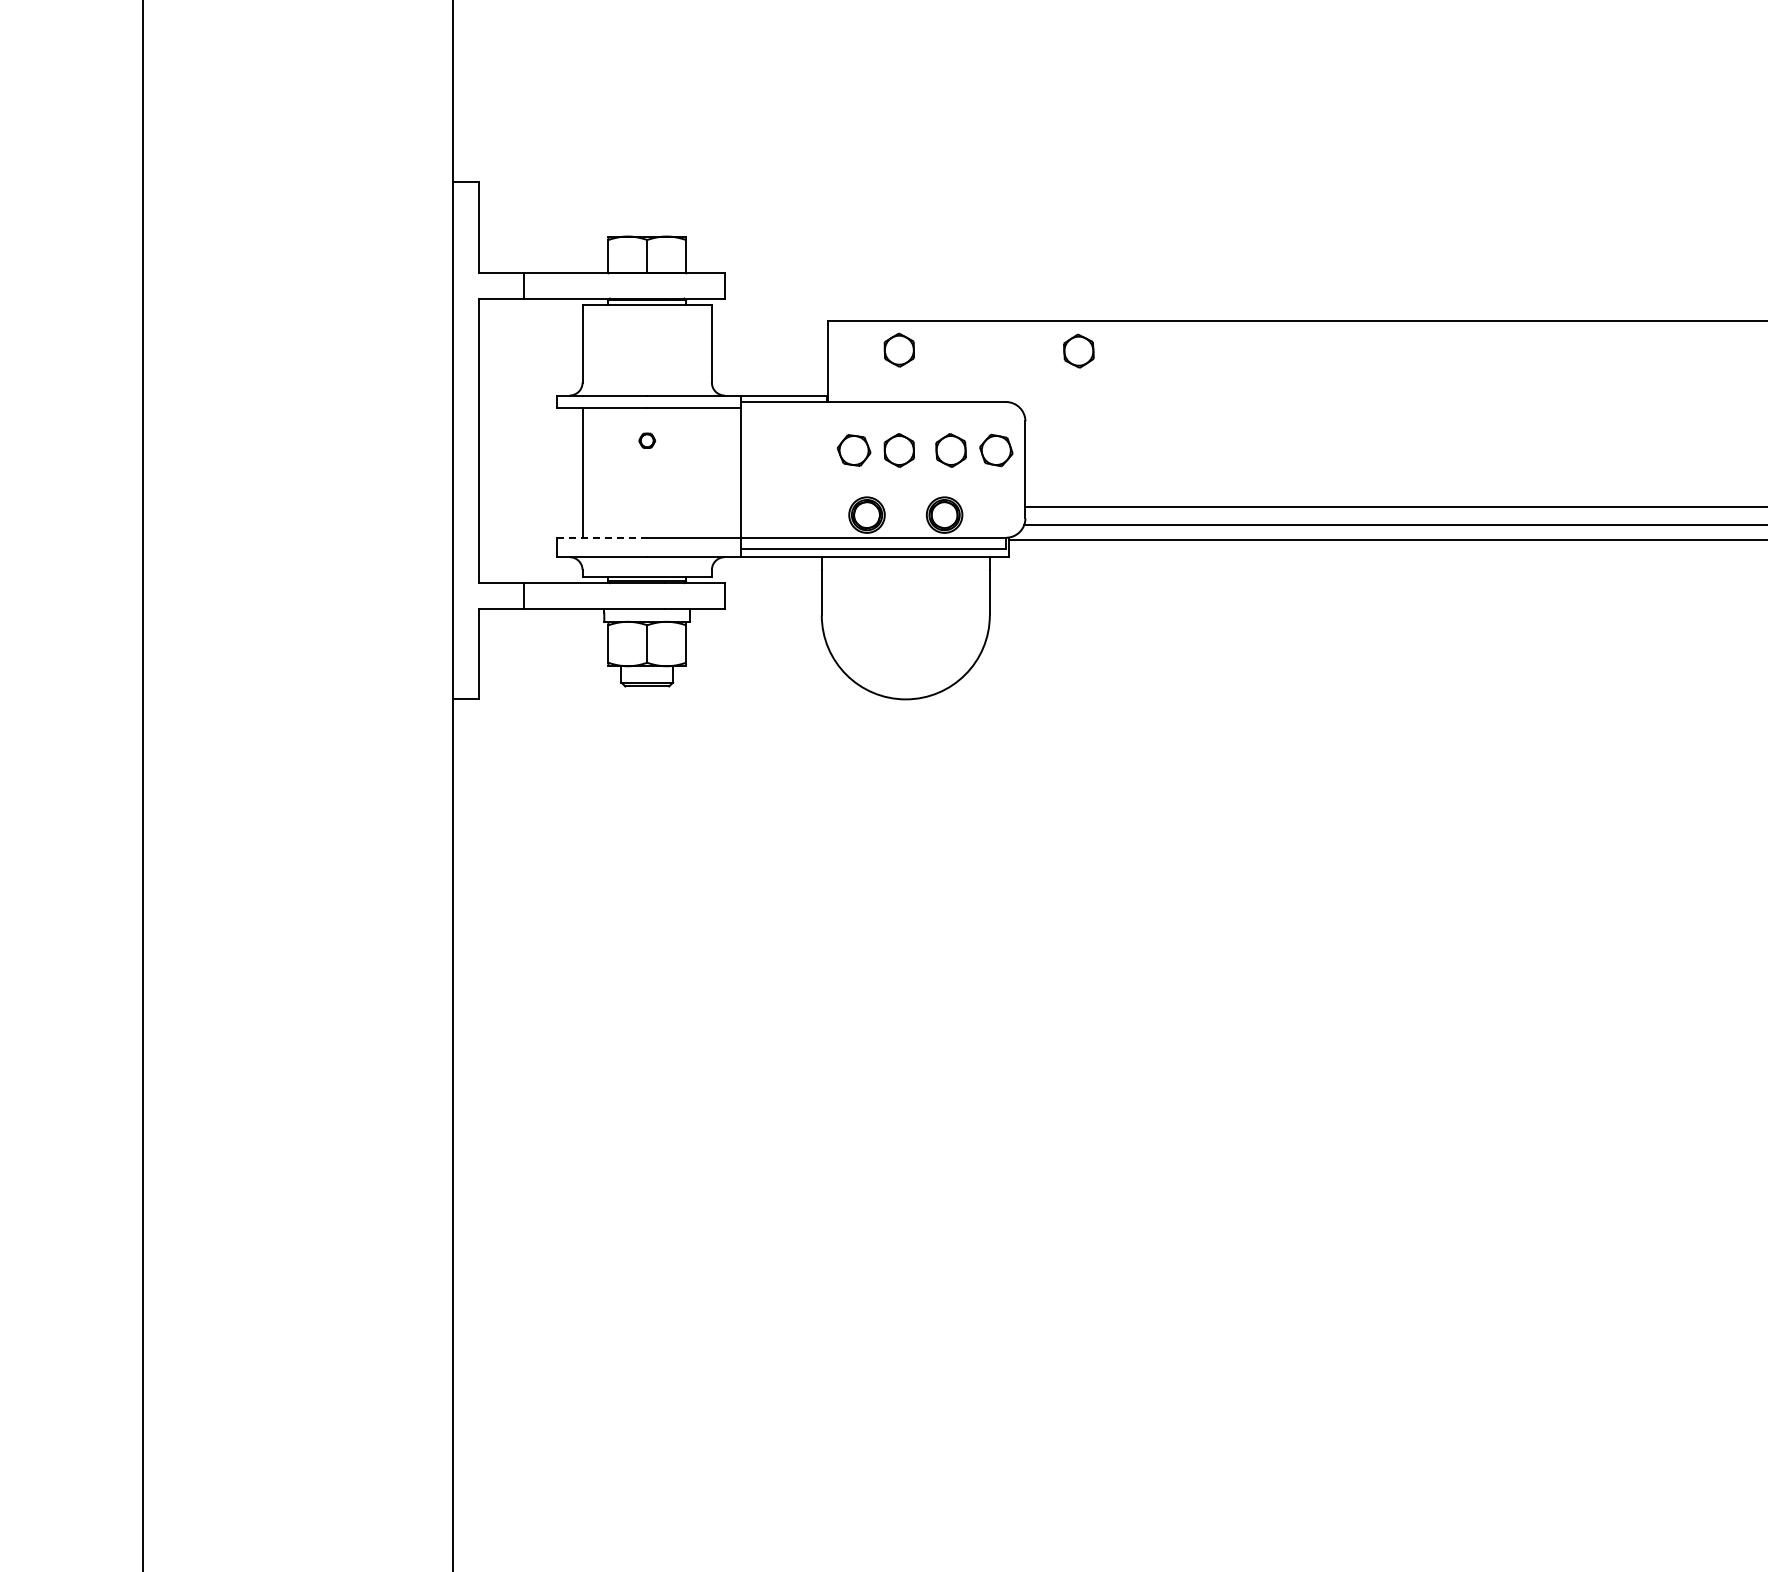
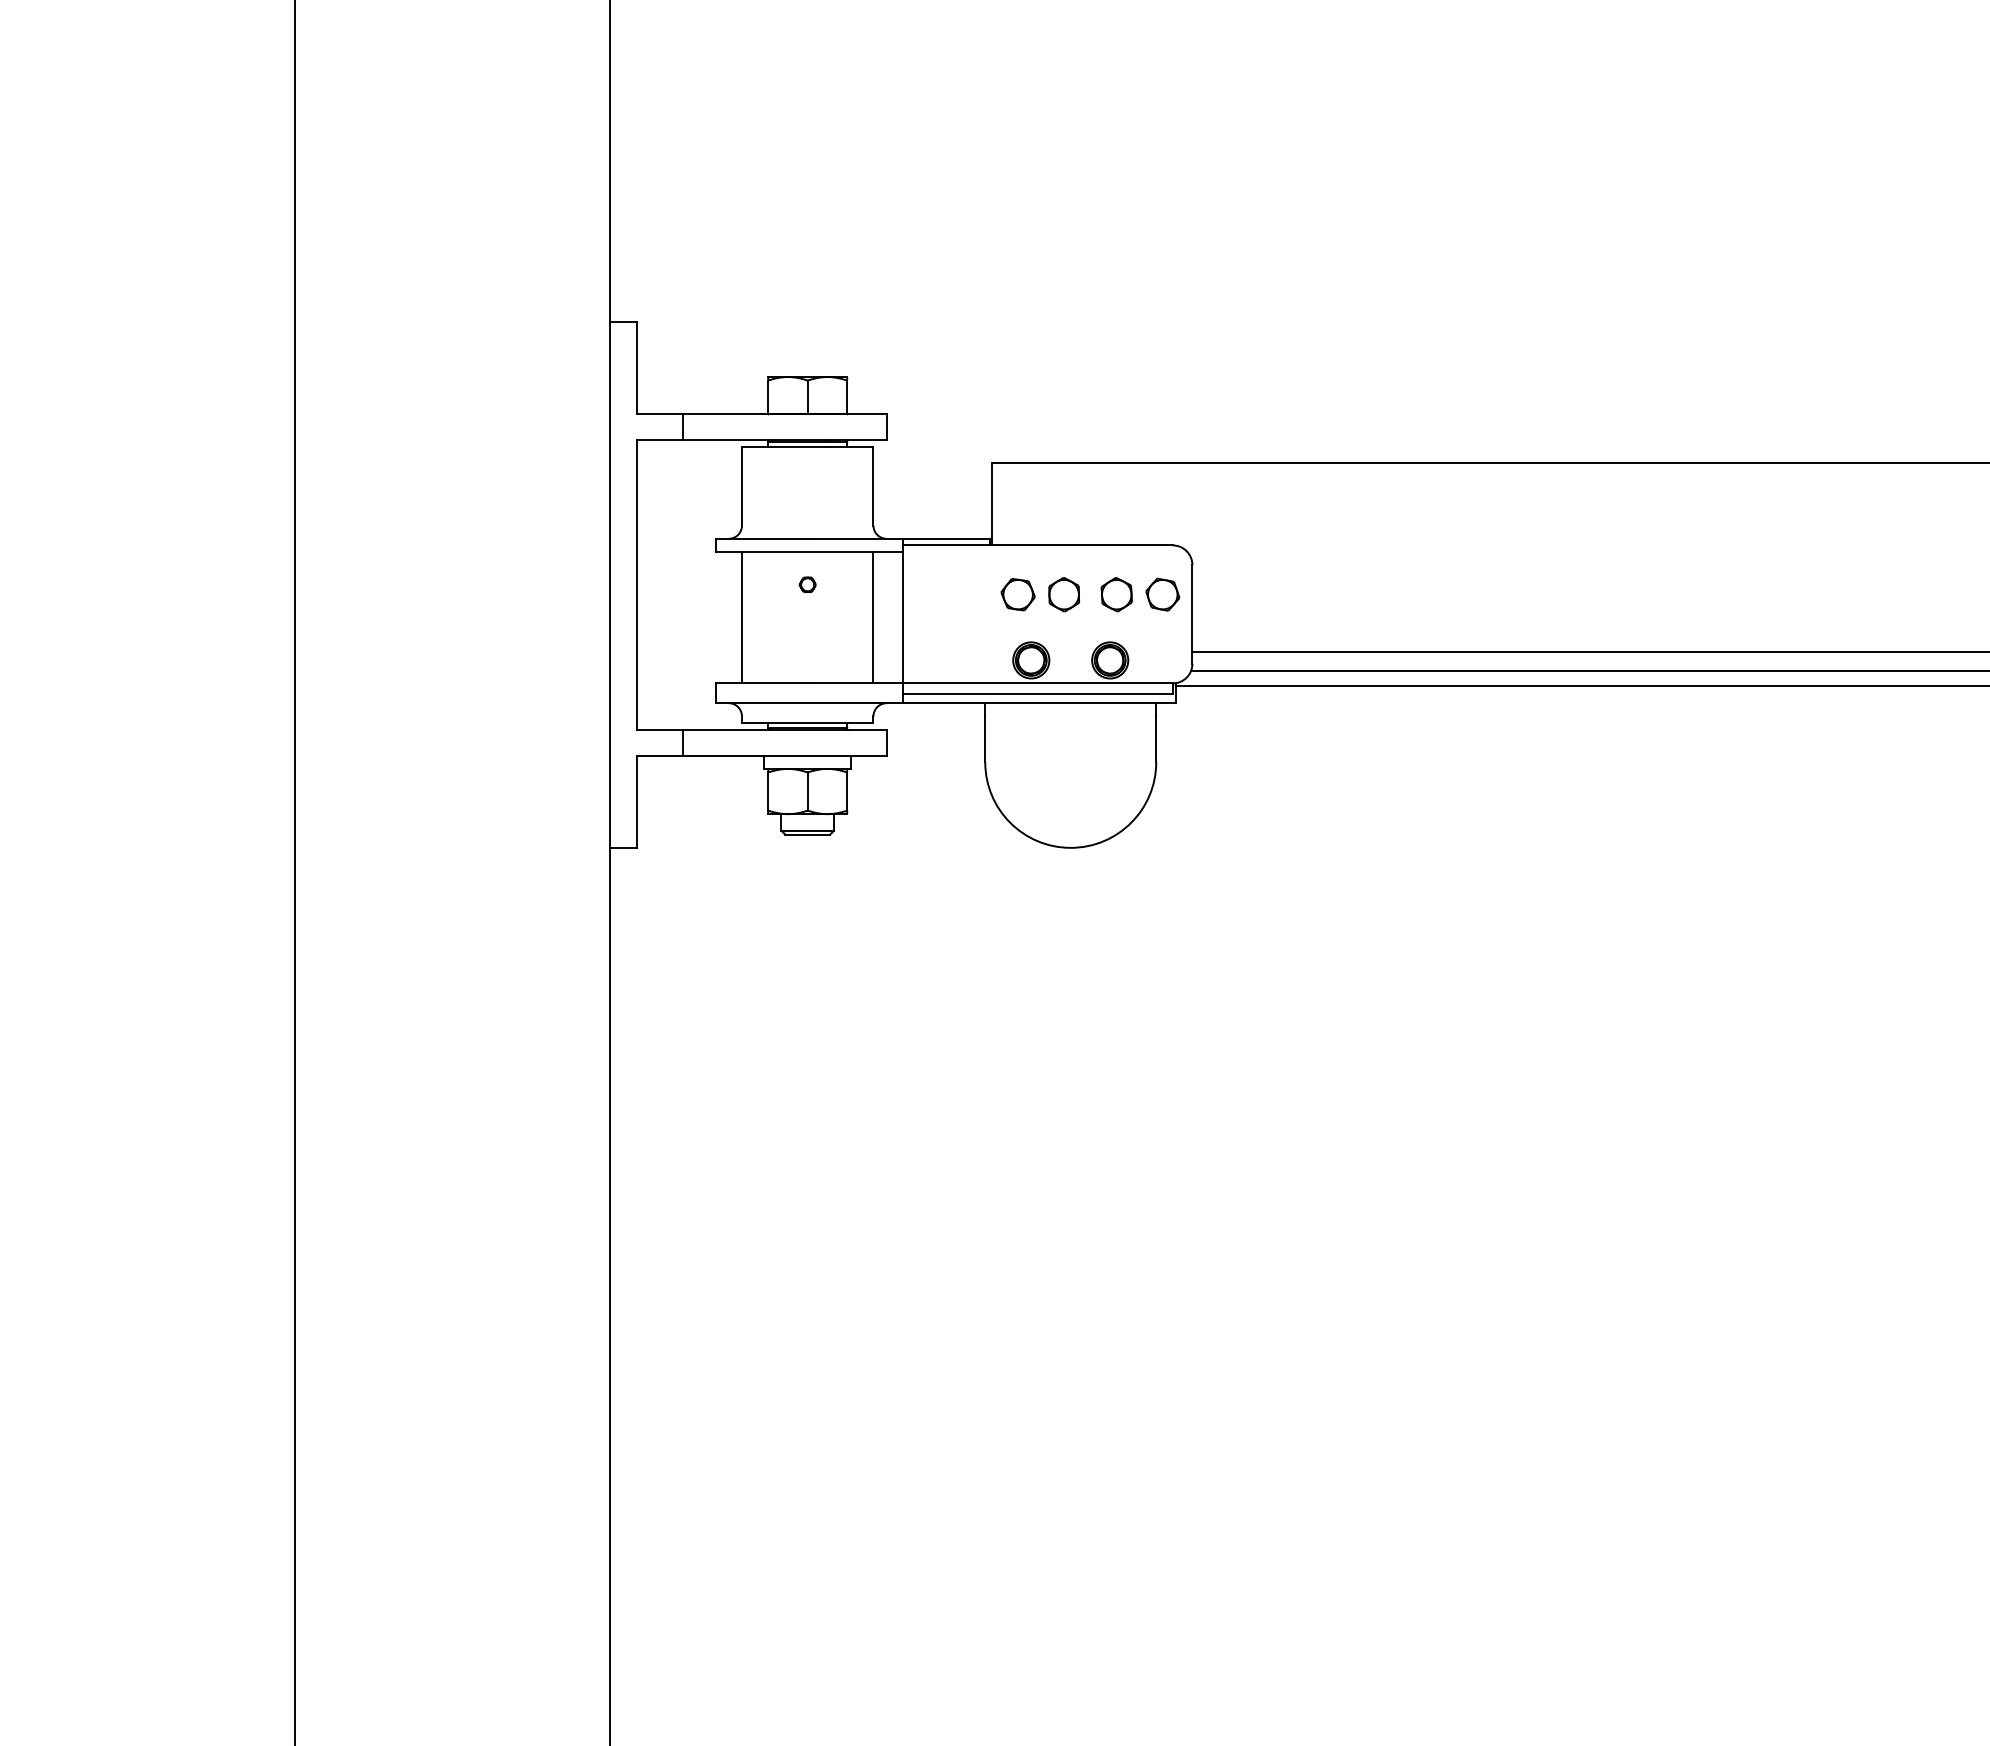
part: (898, 350) -> (1063, 492), removed
part: (1078, 351) -> (1246, 493), removed
line: (711, 472) -> (873, 617), added
line: (602, 537) -> (762, 683), dashed -> solid

